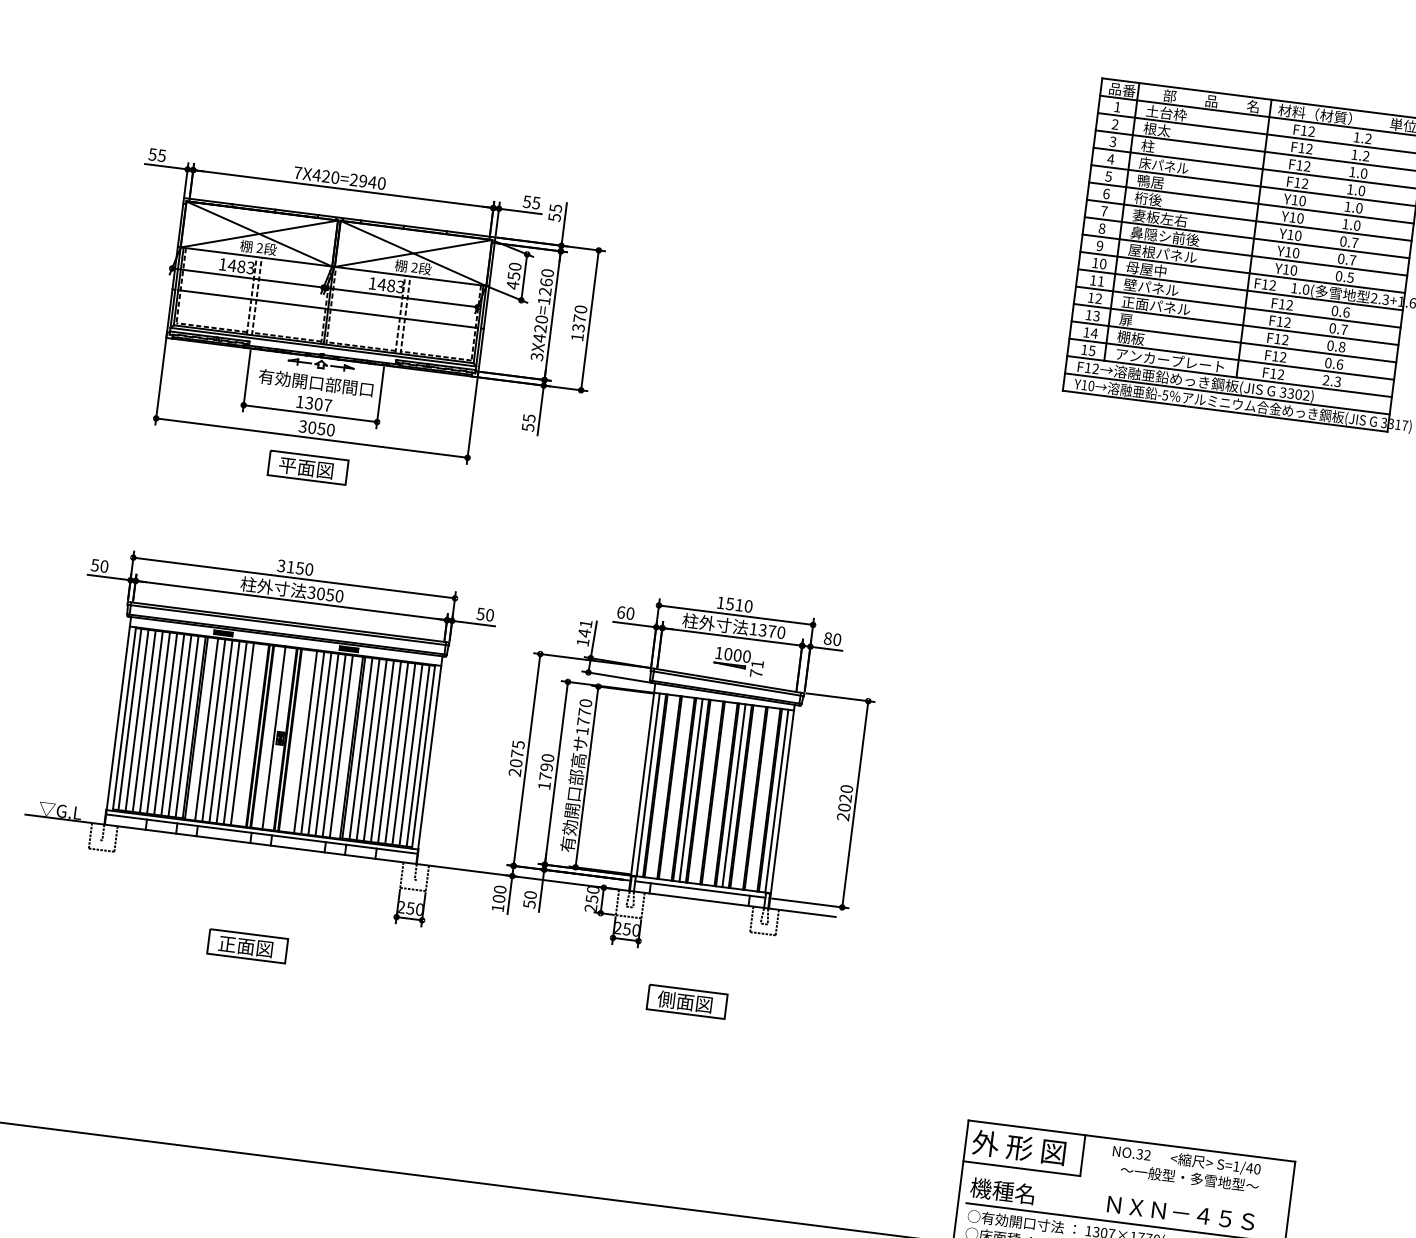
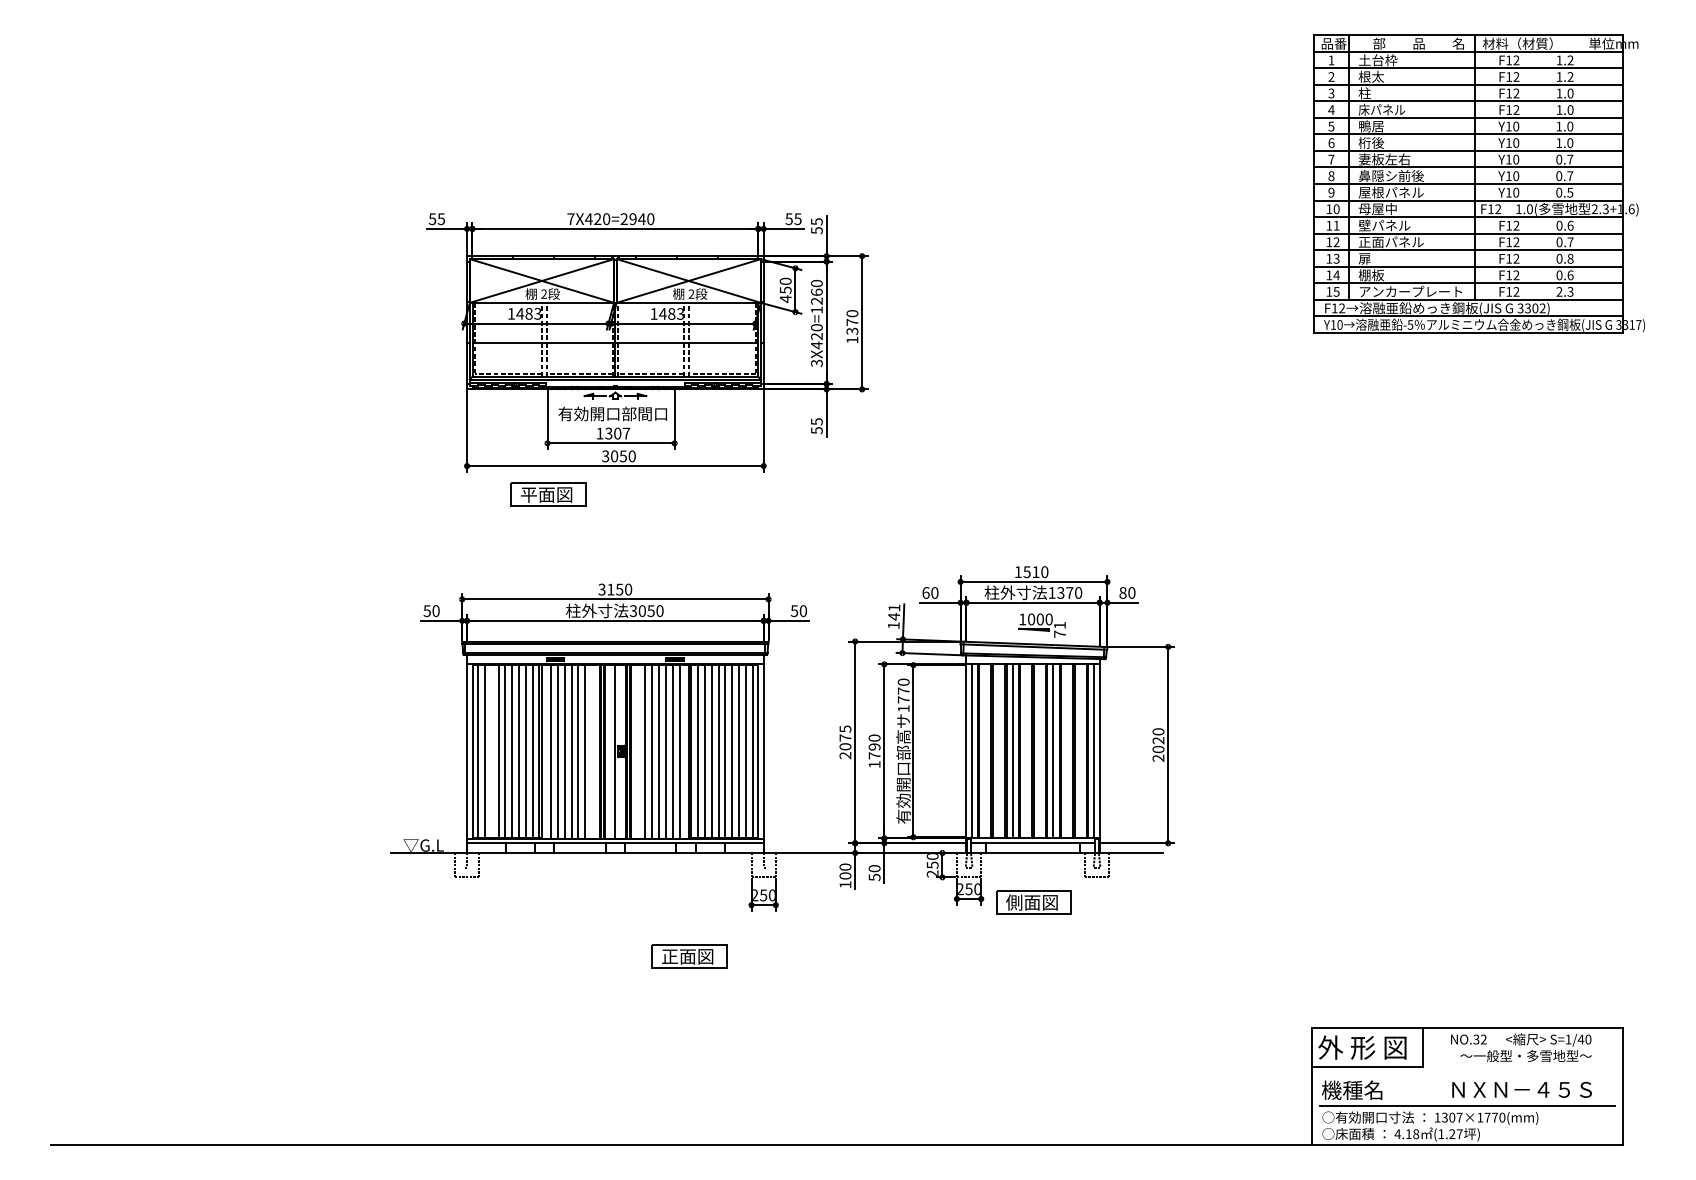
part: (308, 467) -> (548, 494), moved
line: (143, 721) -> (491, 751), removed
part: (247, 946) -> (689, 956), moved
part: (686, 1002) -> (1033, 902), moved

